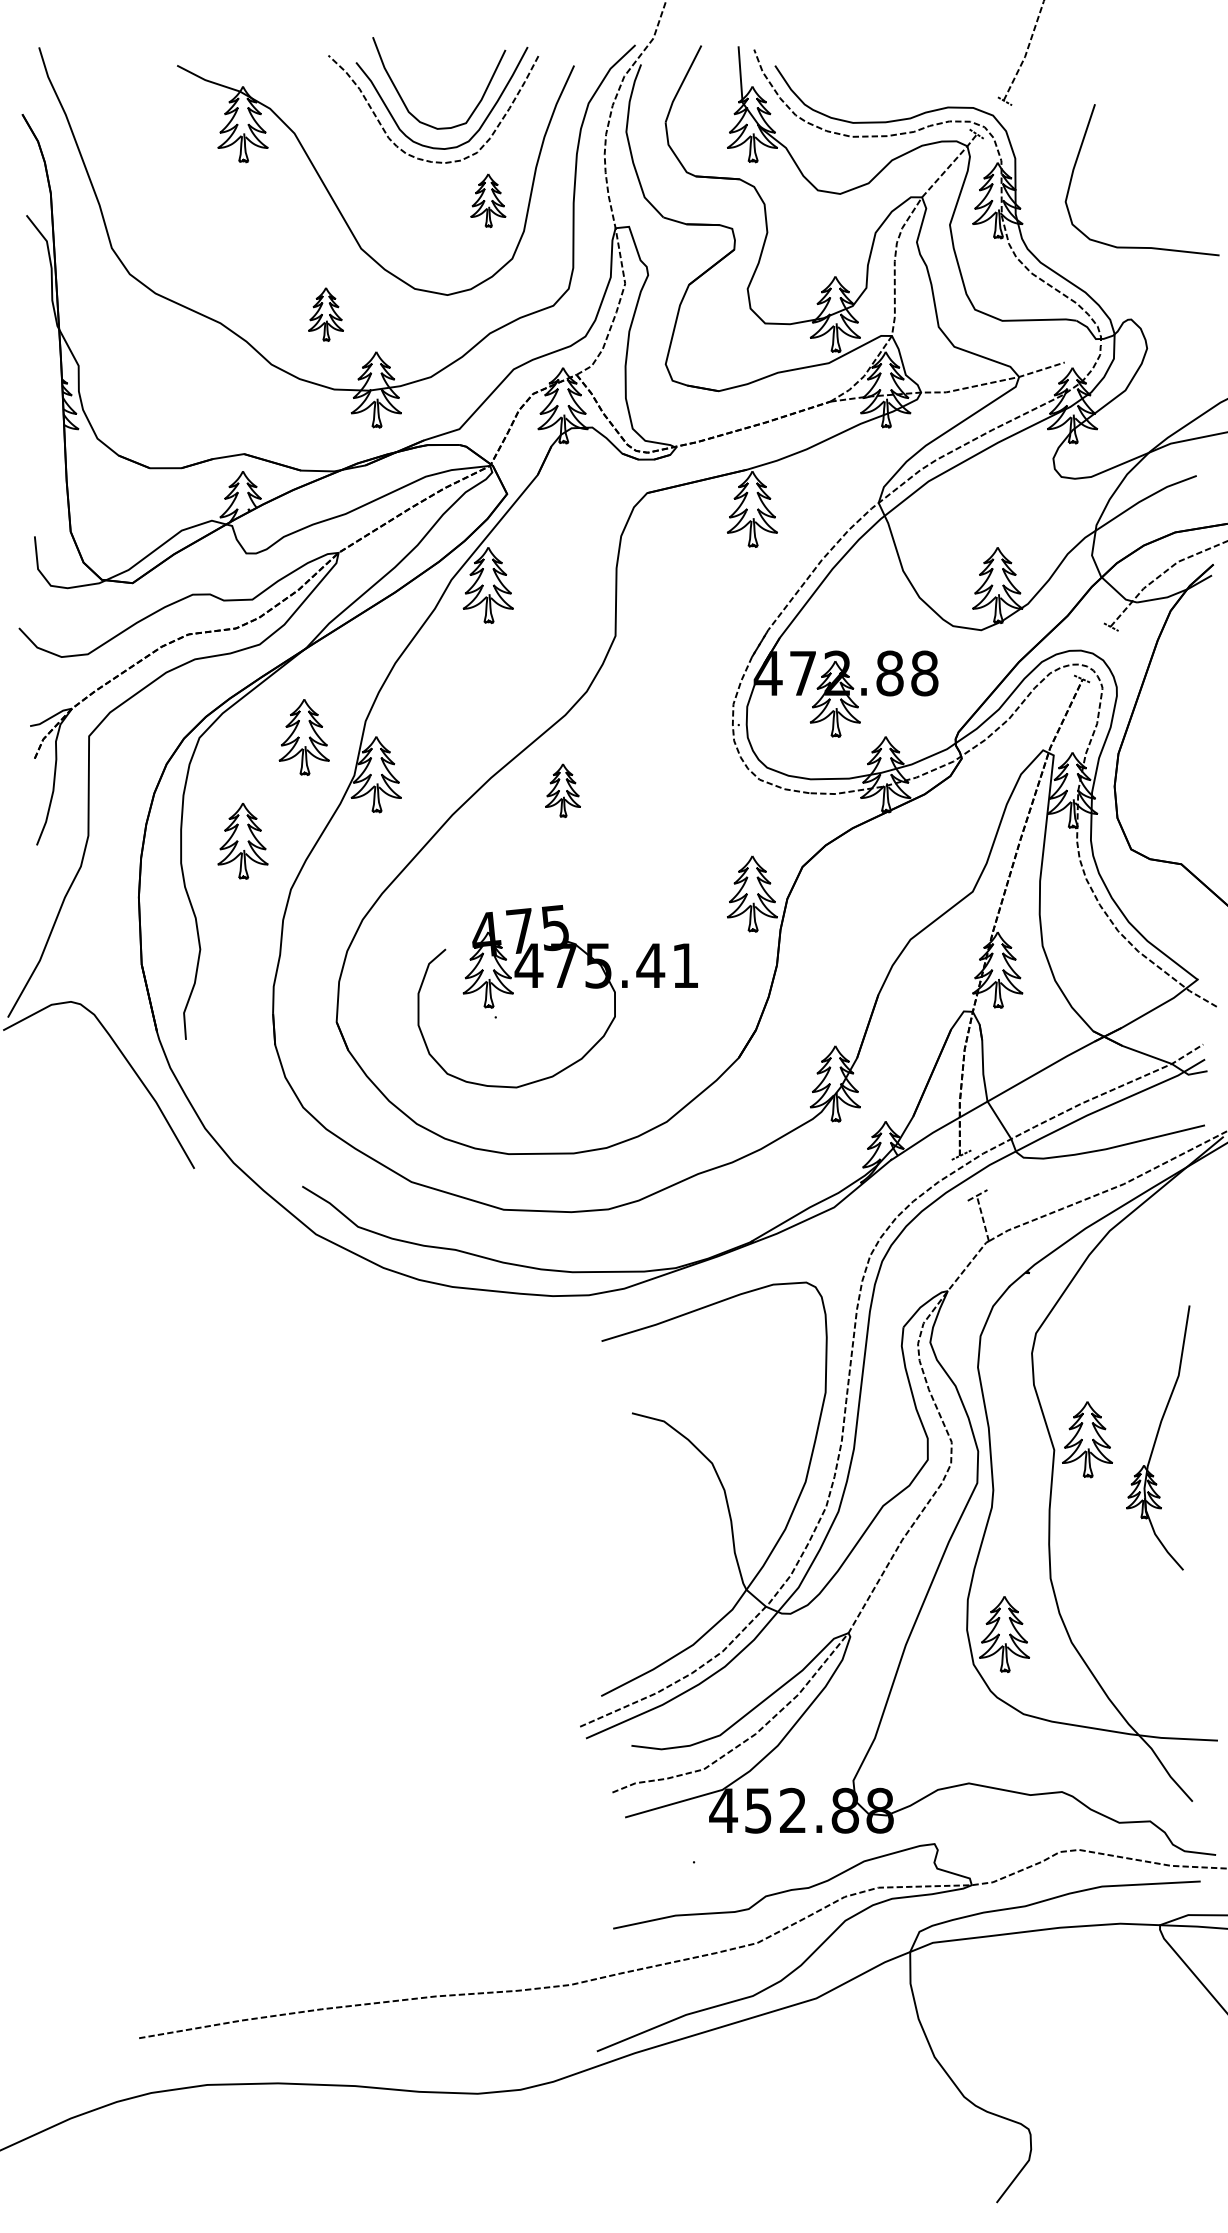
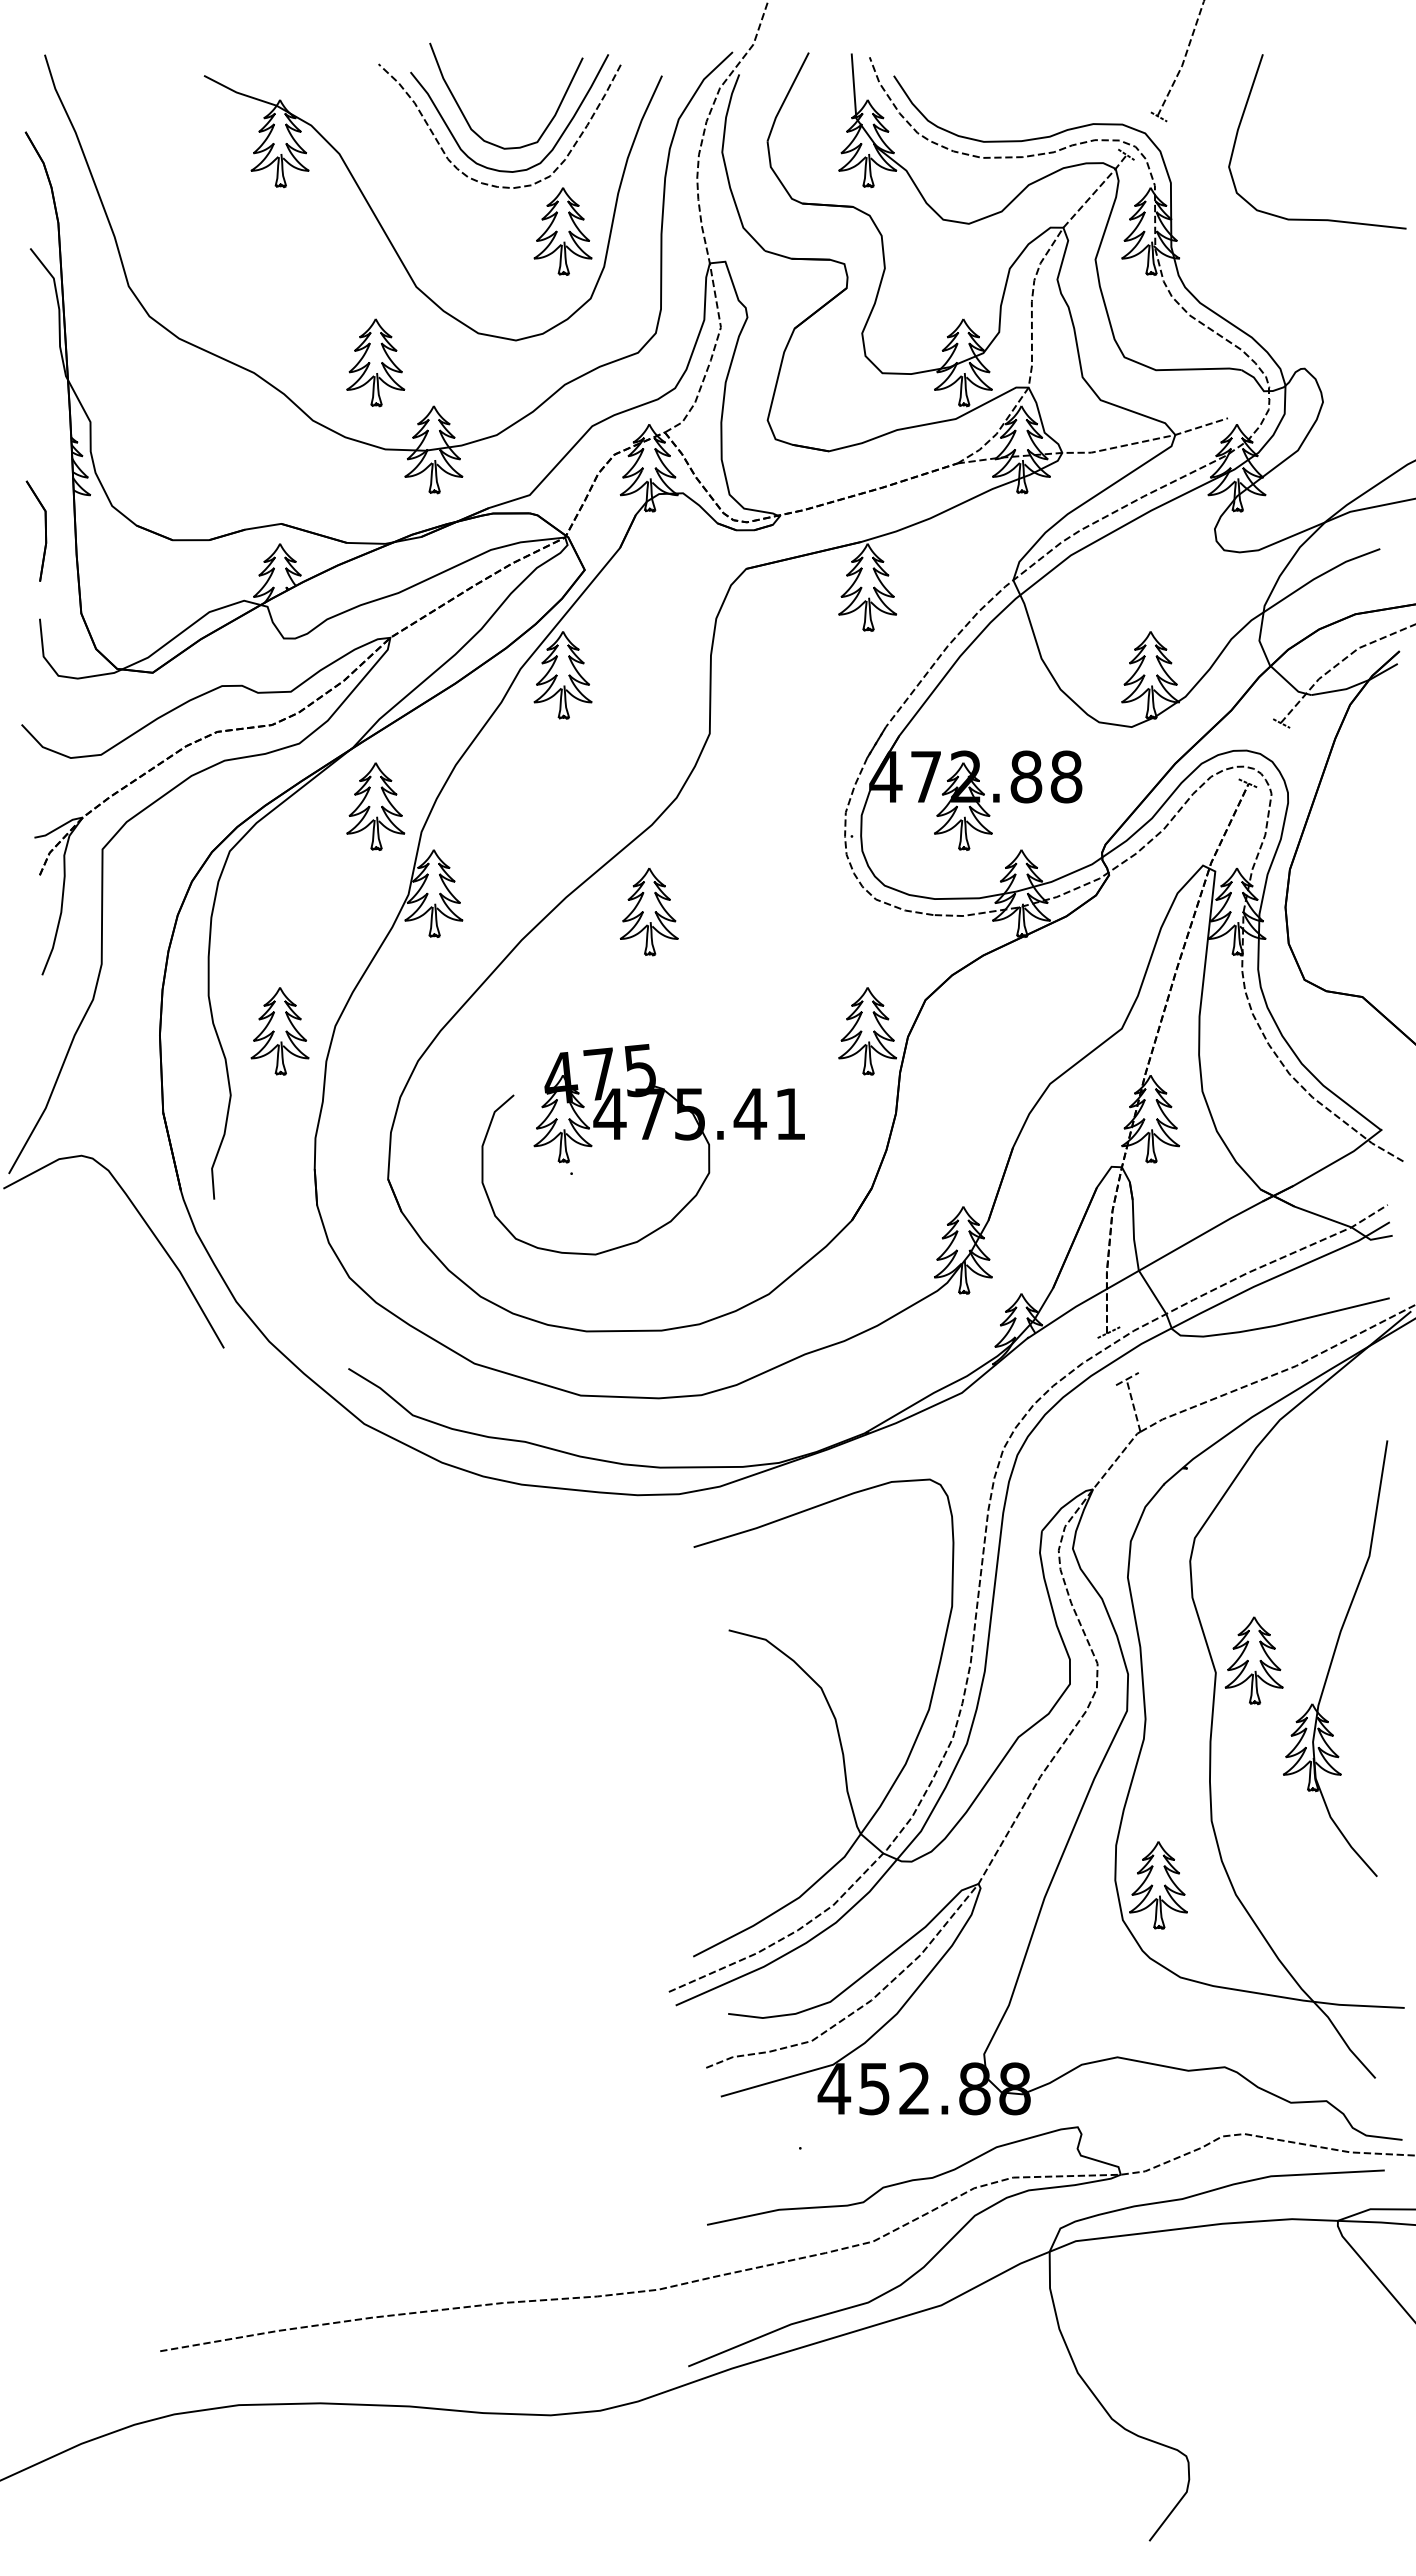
part: (487, 200) -> (562, 231), size x1.43
curve: (1142, 247) -> (1317, 219), moved
part: (325, 314) -> (375, 362), size x1.43
part: (38, 456) -> (44, 526), added
part: (304, 737) -> (375, 806), moved
part: (562, 790) -> (648, 912), size x1.43
part: (242, 841) -> (279, 1031), moved
part: (1157, 1437) -> (1335, 1658), size x1.43

